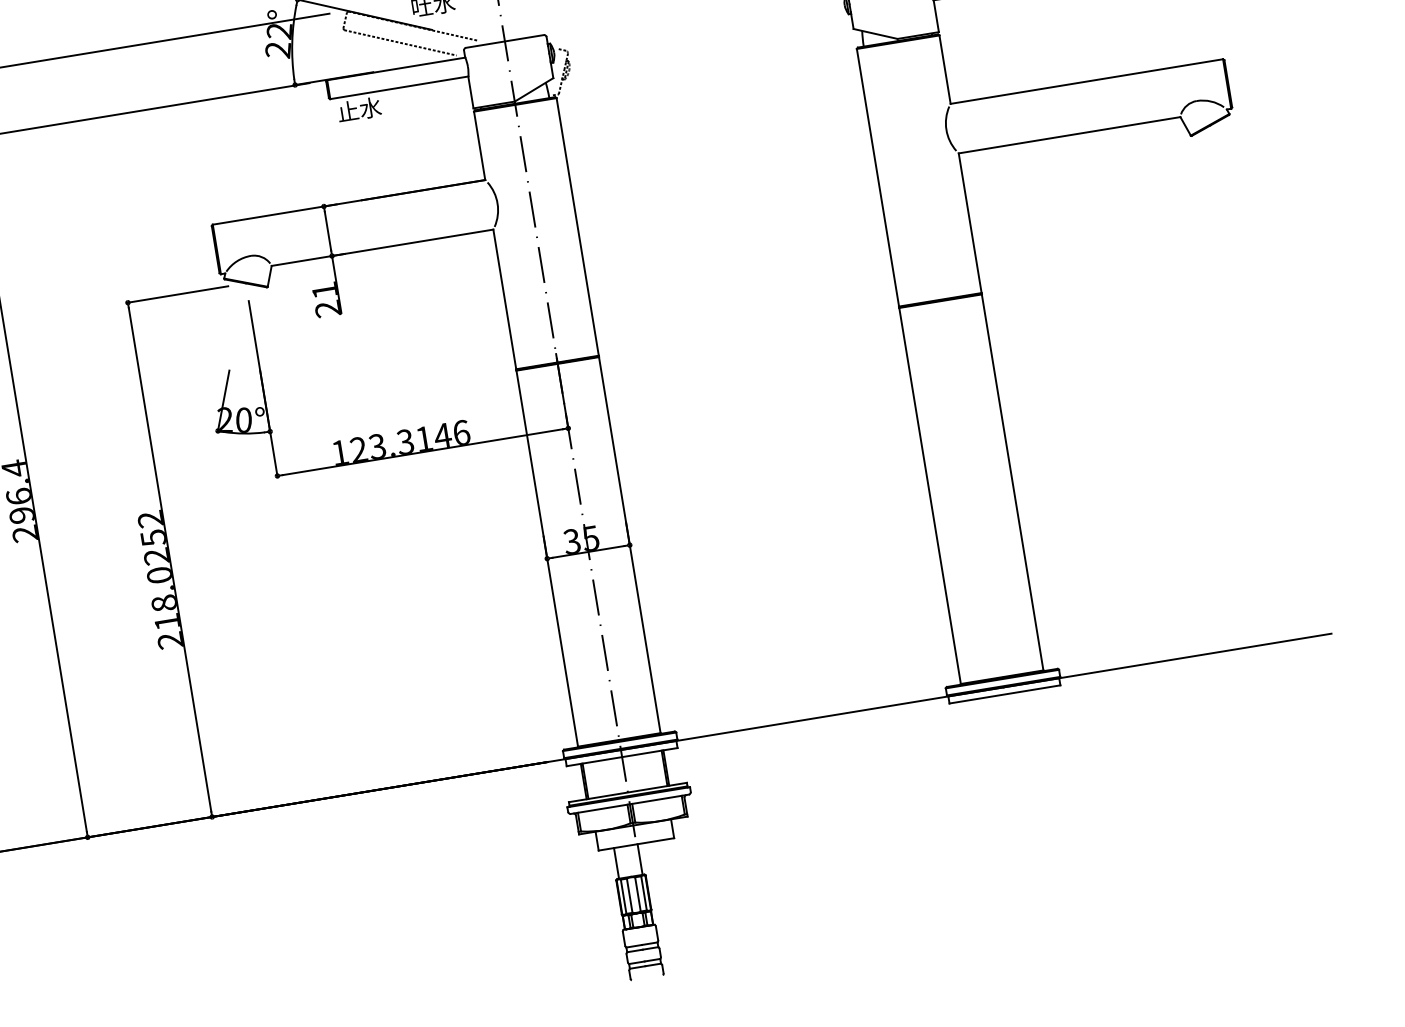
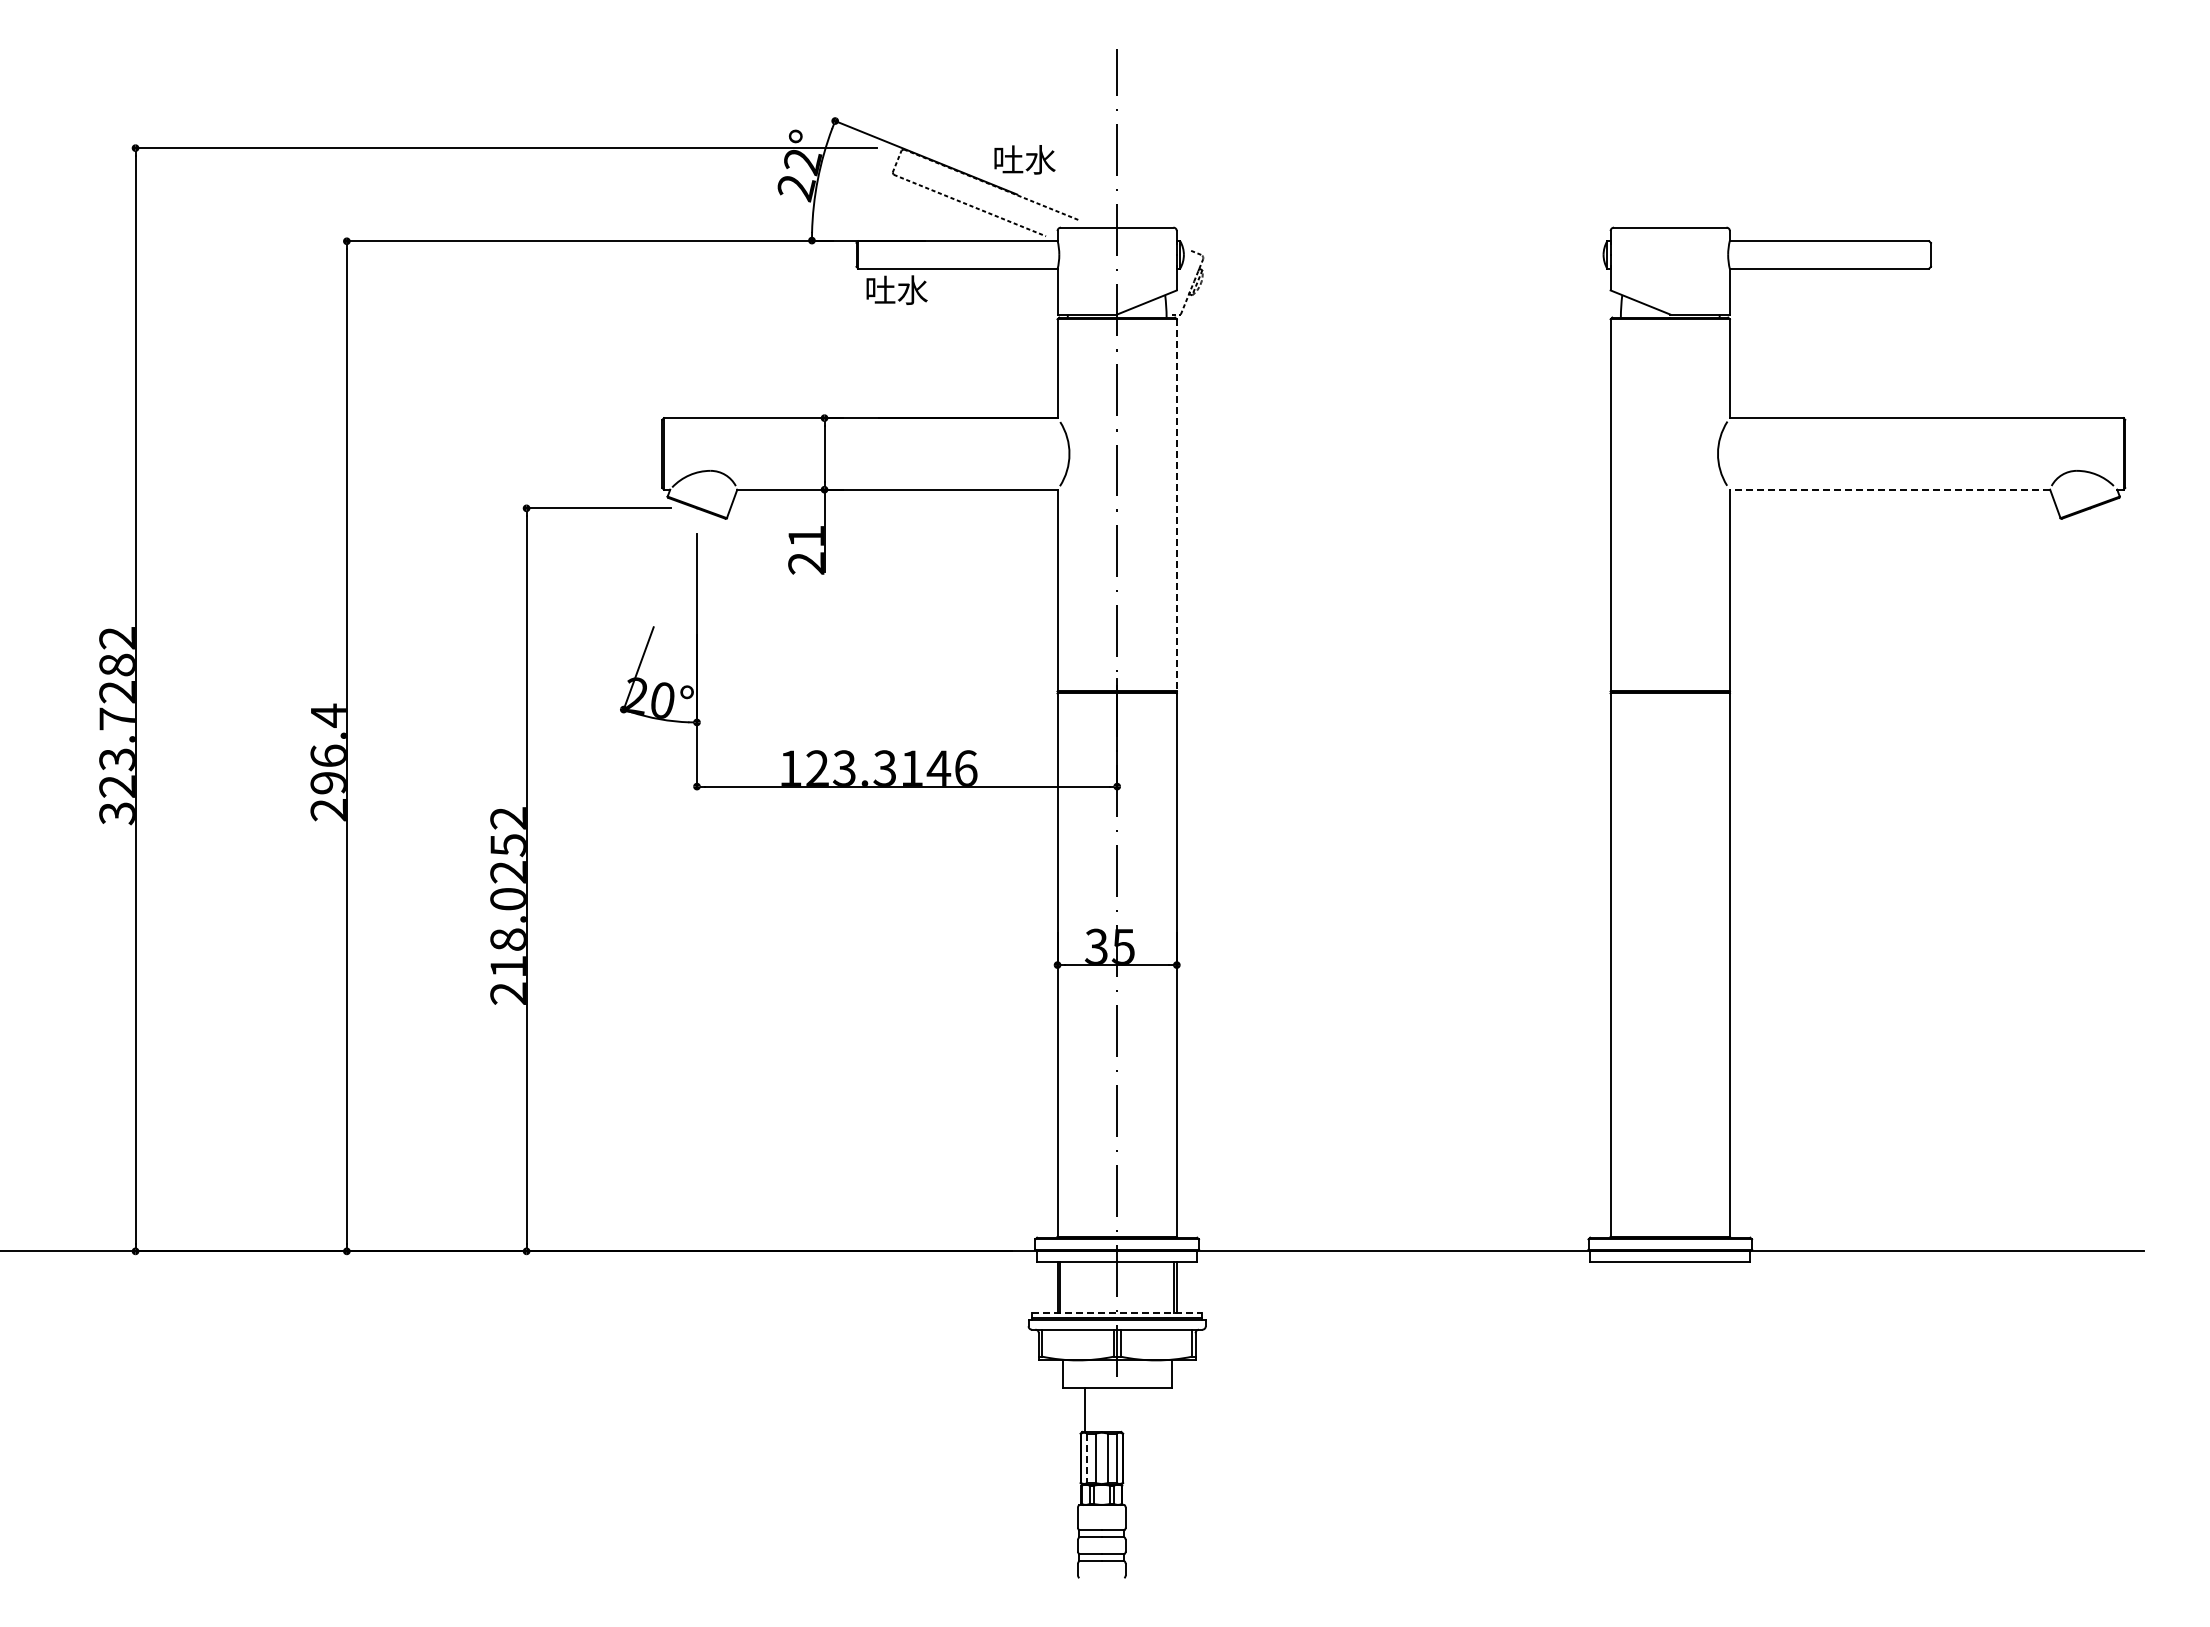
text: (348, 111) -> (880, 289), 止水 -> 吐水
line: (1069, 135) -> (1889, 489), solid -> dashed
line: (577, 227) -> (1176, 505), solid -> dashed
line: (628, 792) -> (1117, 1312), solid -> dashed
line: (639, 859) -> (1118, 1409), removed
line: (623, 896) -> (1087, 1458), solid -> dashed

